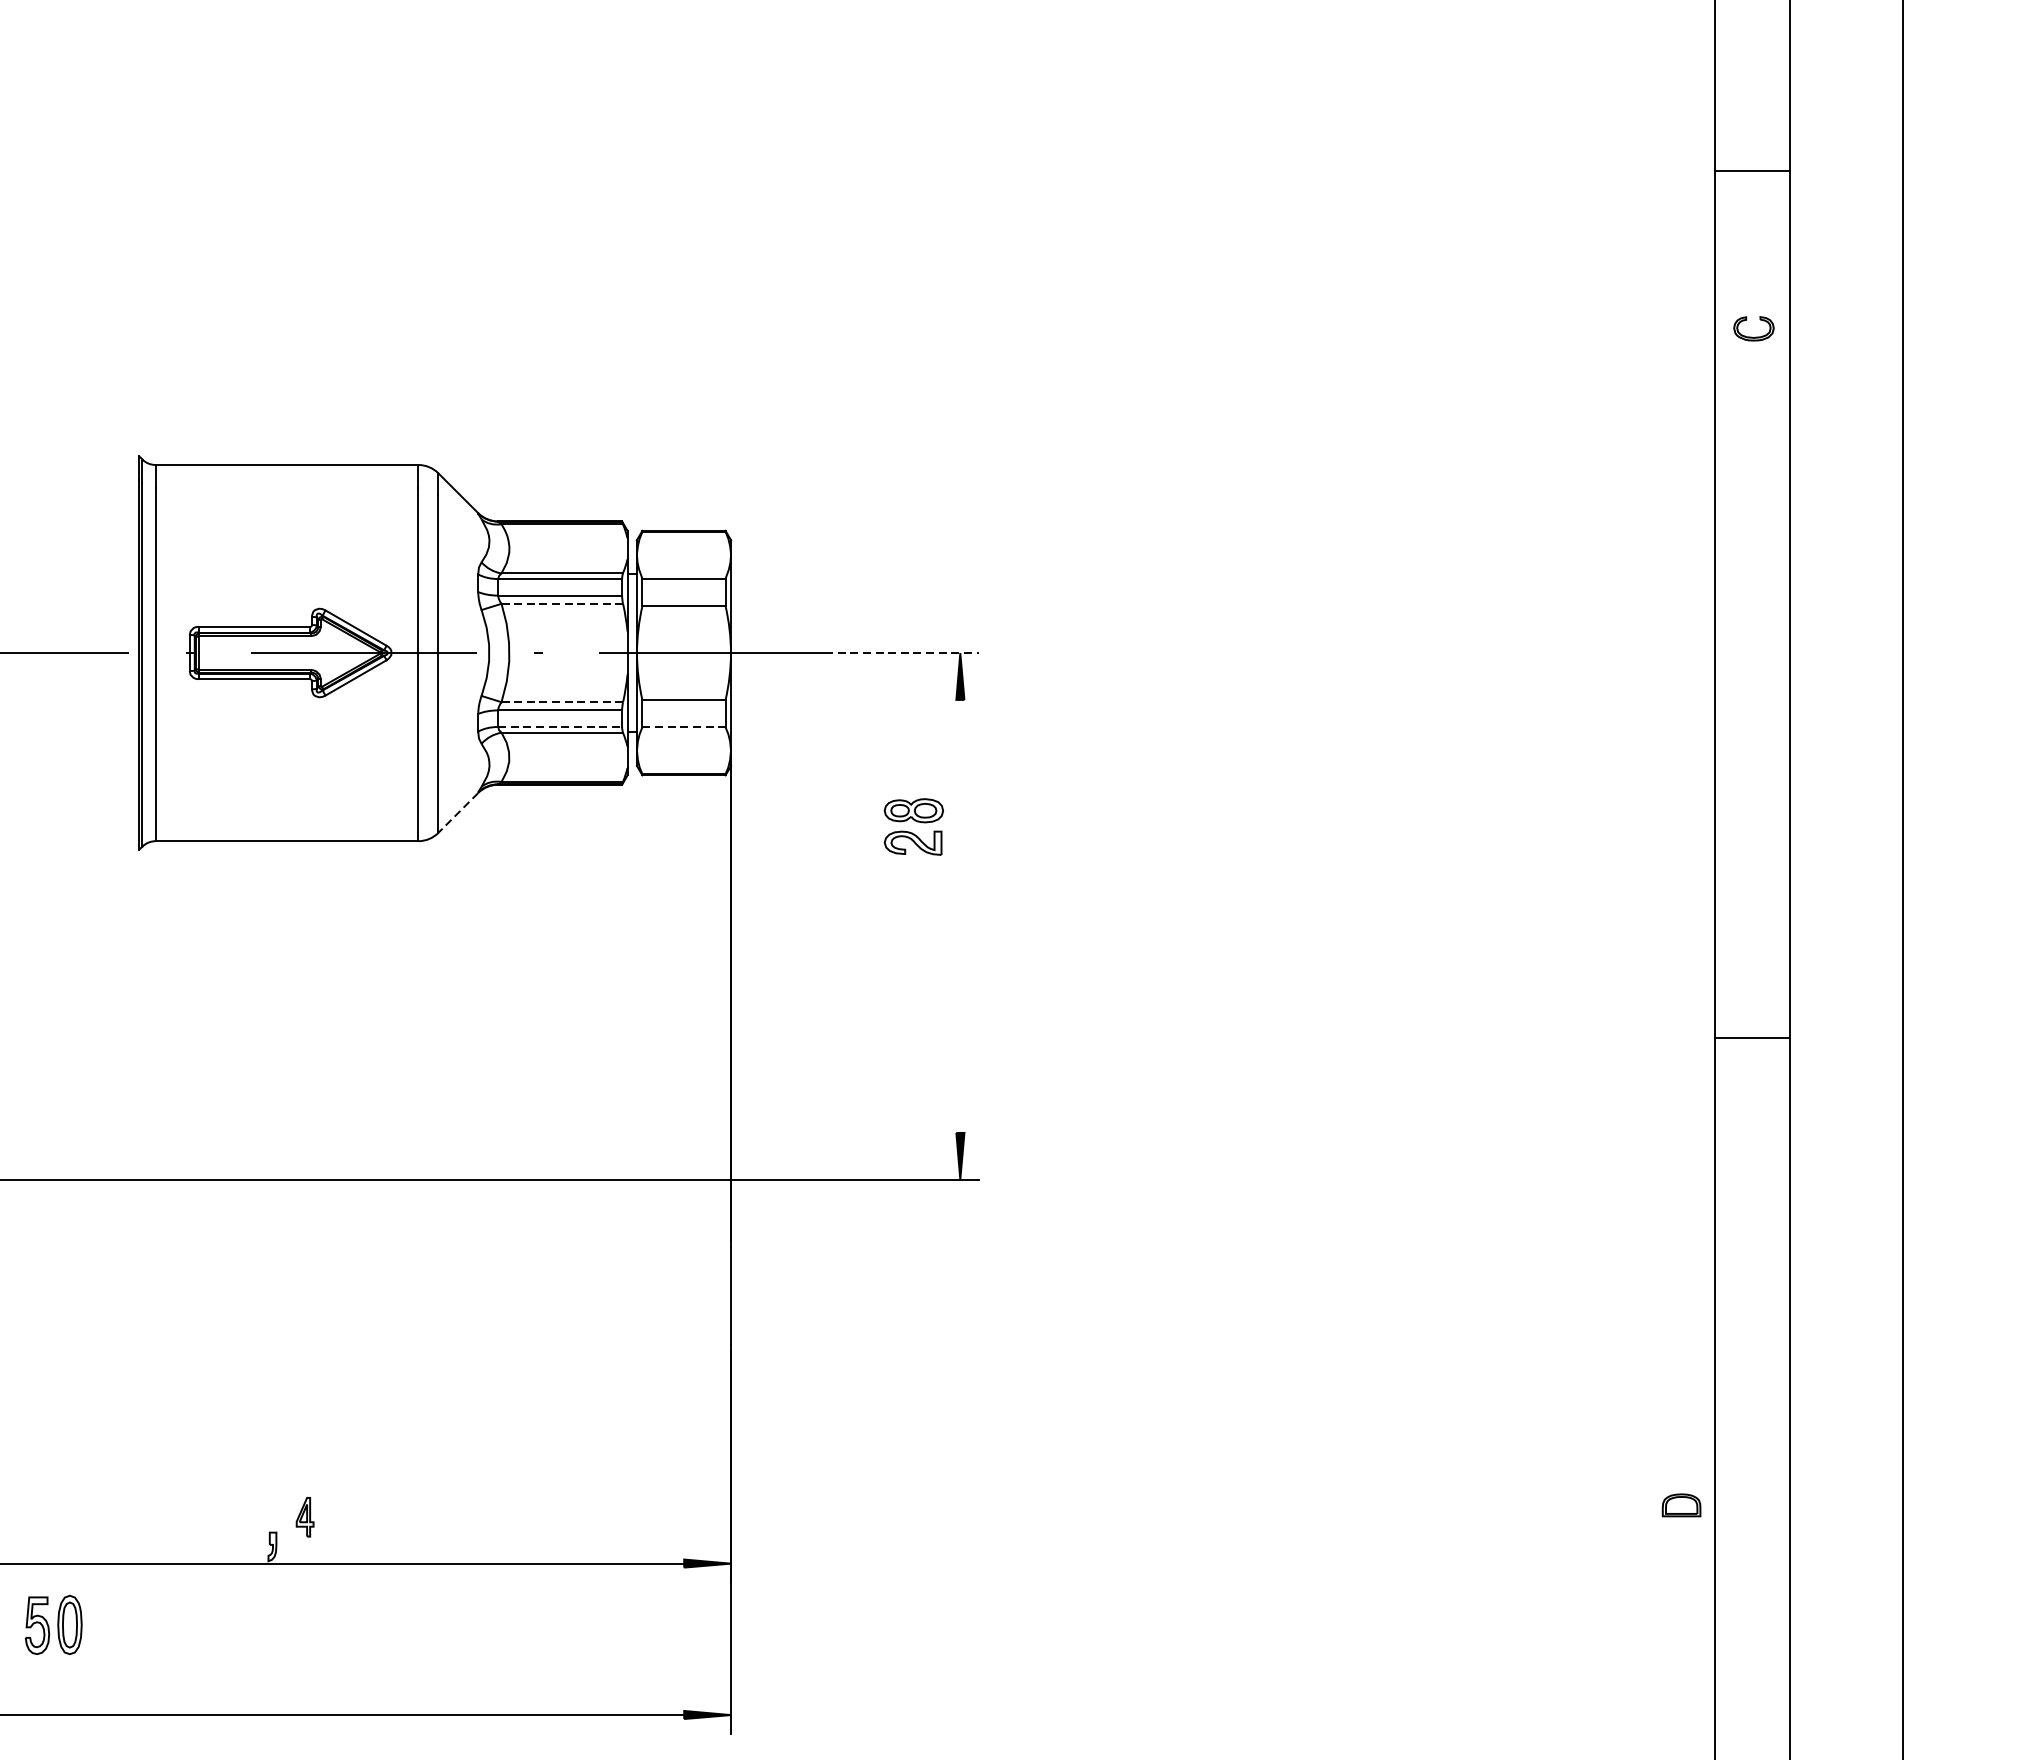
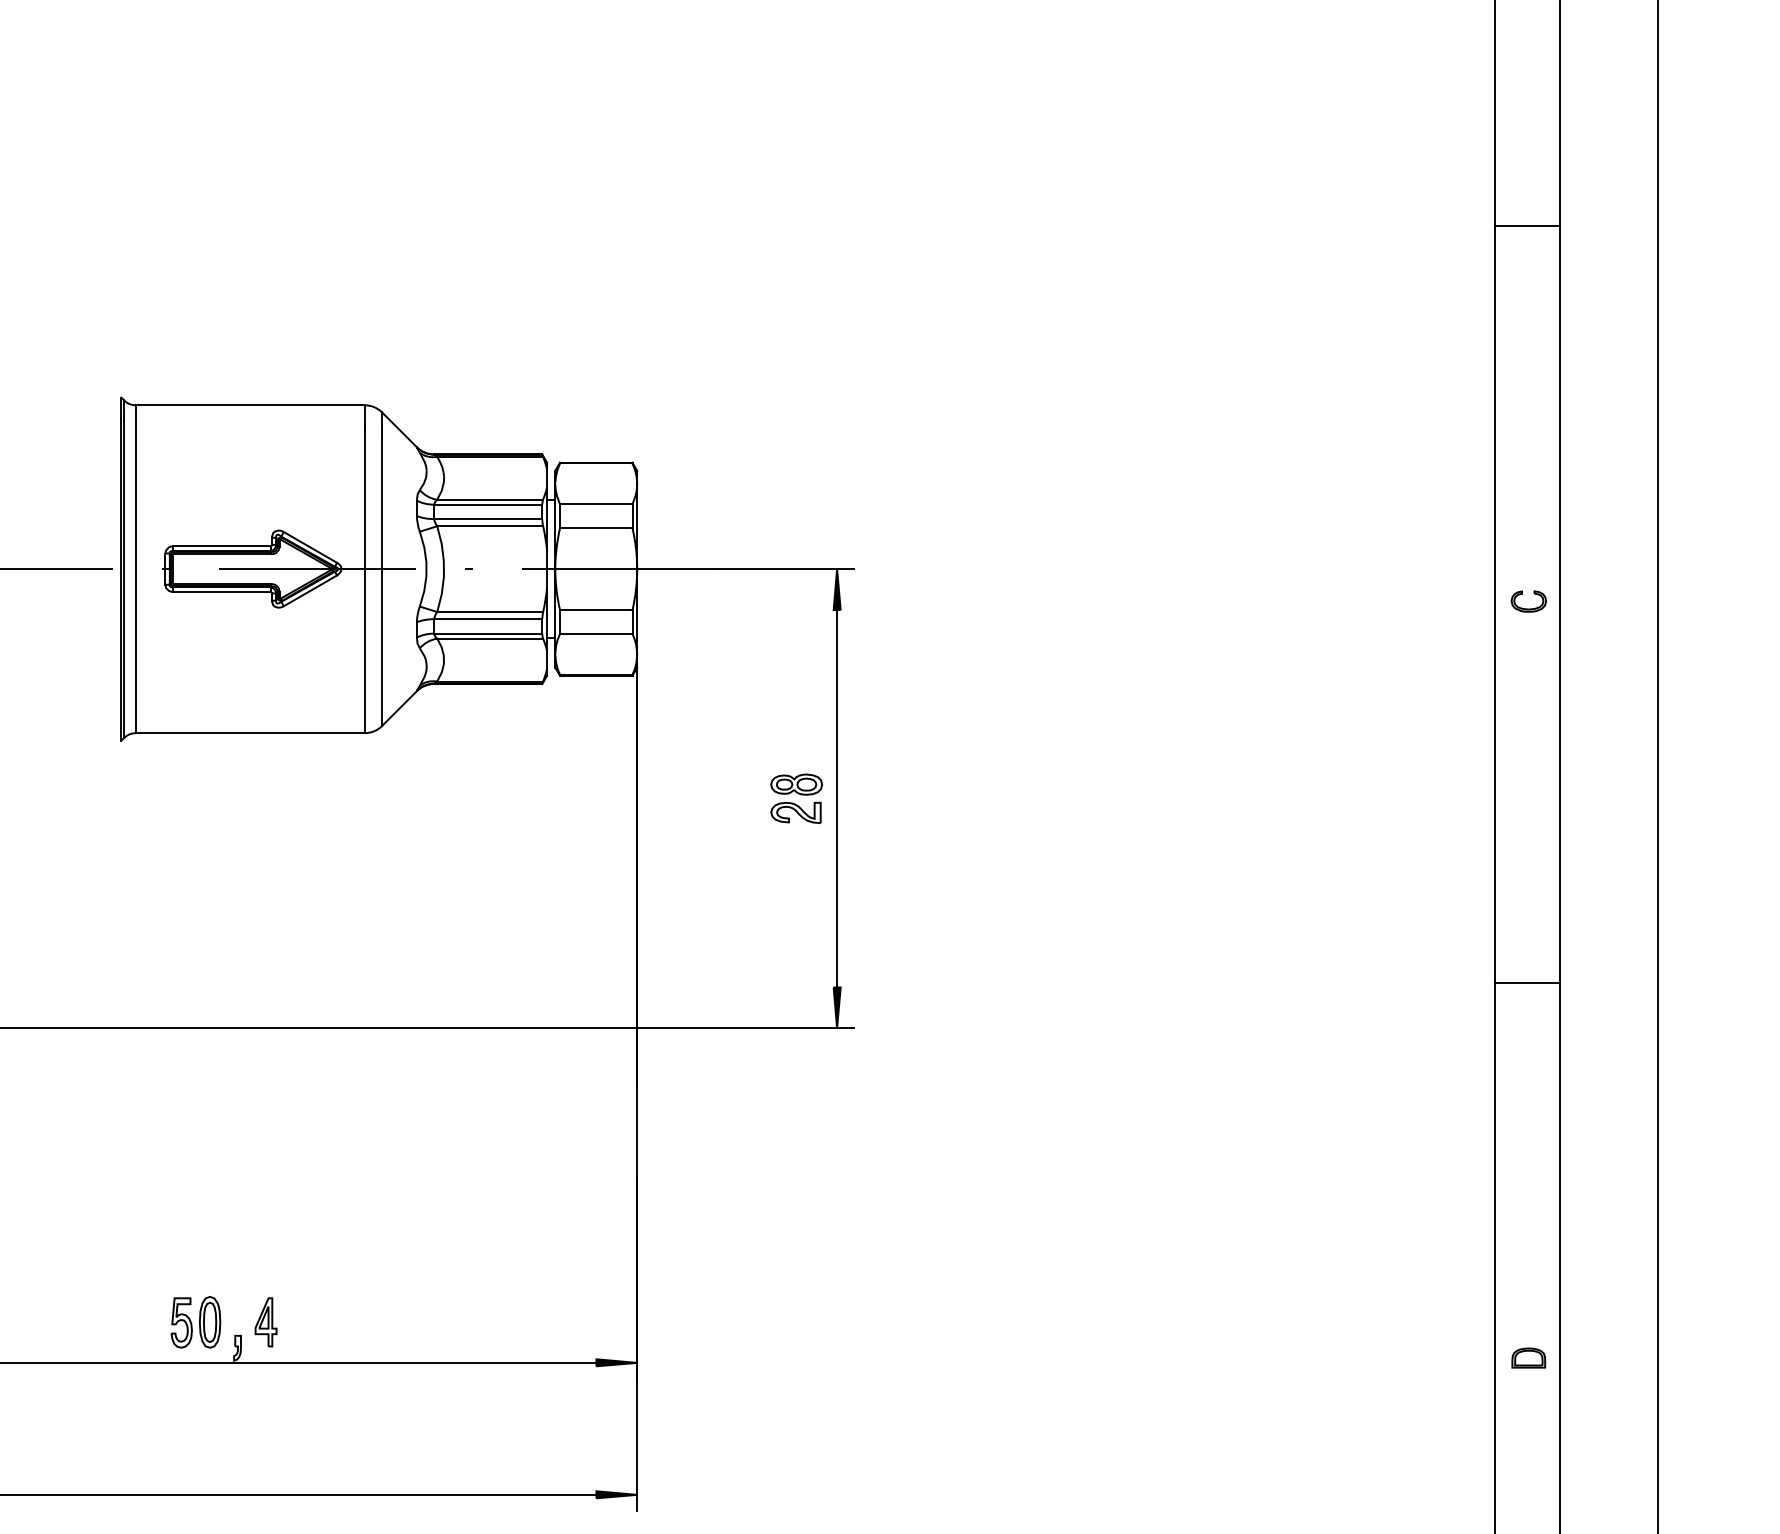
line: (1752, 170) -> (1527, 225), moved
part: (1753, 336) -> (1528, 608), moved
line: (562, 604) -> (490, 526), dashed -> solid
line: (902, 653) -> (786, 569), dashed -> solid
line: (562, 702) -> (490, 612), dashed -> solid
line: (560, 726) -> (488, 633), dashed -> solid
line: (684, 726) -> (596, 633), dashed -> solid
line: (458, 812) -> (399, 708), dashed -> solid
part: (913, 826) -> (796, 798), moved
line: (960, 916) -> (837, 798), added
line: (1752, 1037) -> (1527, 982), moved
part: (1681, 1504) -> (1528, 1357), moved
part: (304, 1517) -> (265, 1322), size x1.43
part: (53, 1625) -> (195, 1322), moved

